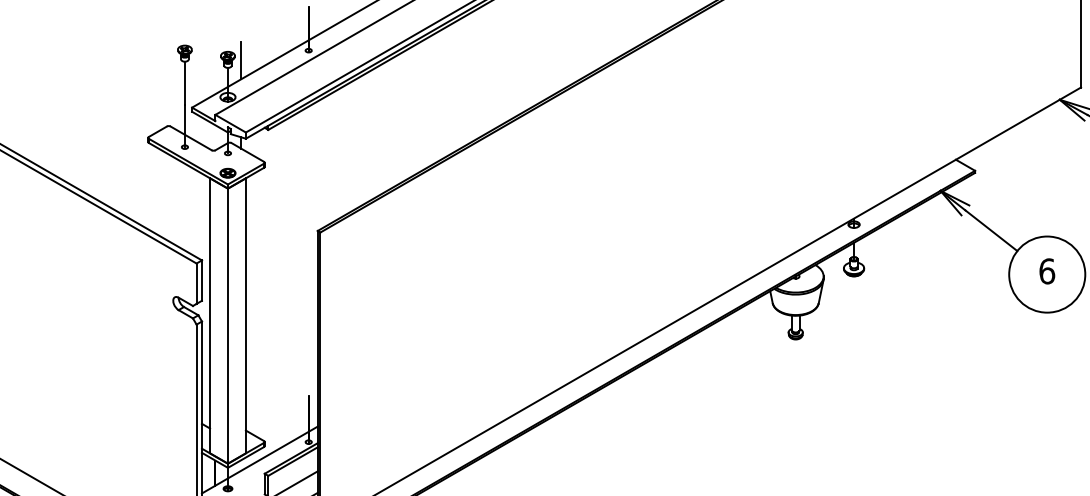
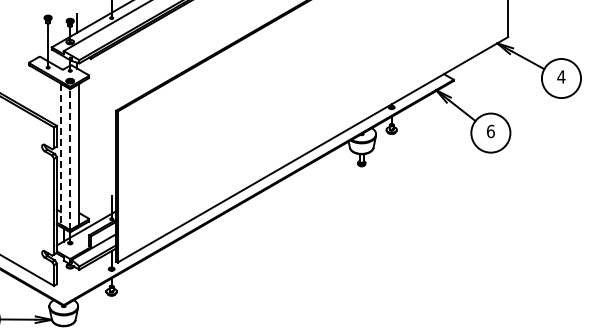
line: (210, 316) -> (61, 154), solid -> dashed
line: (228, 325) -> (70, 159), solid -> dashed

